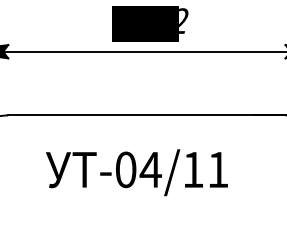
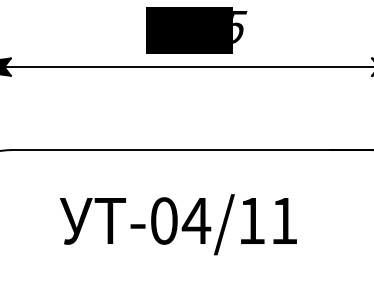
text: (184, 20) -> (240, 26), 5112 -> 3745

